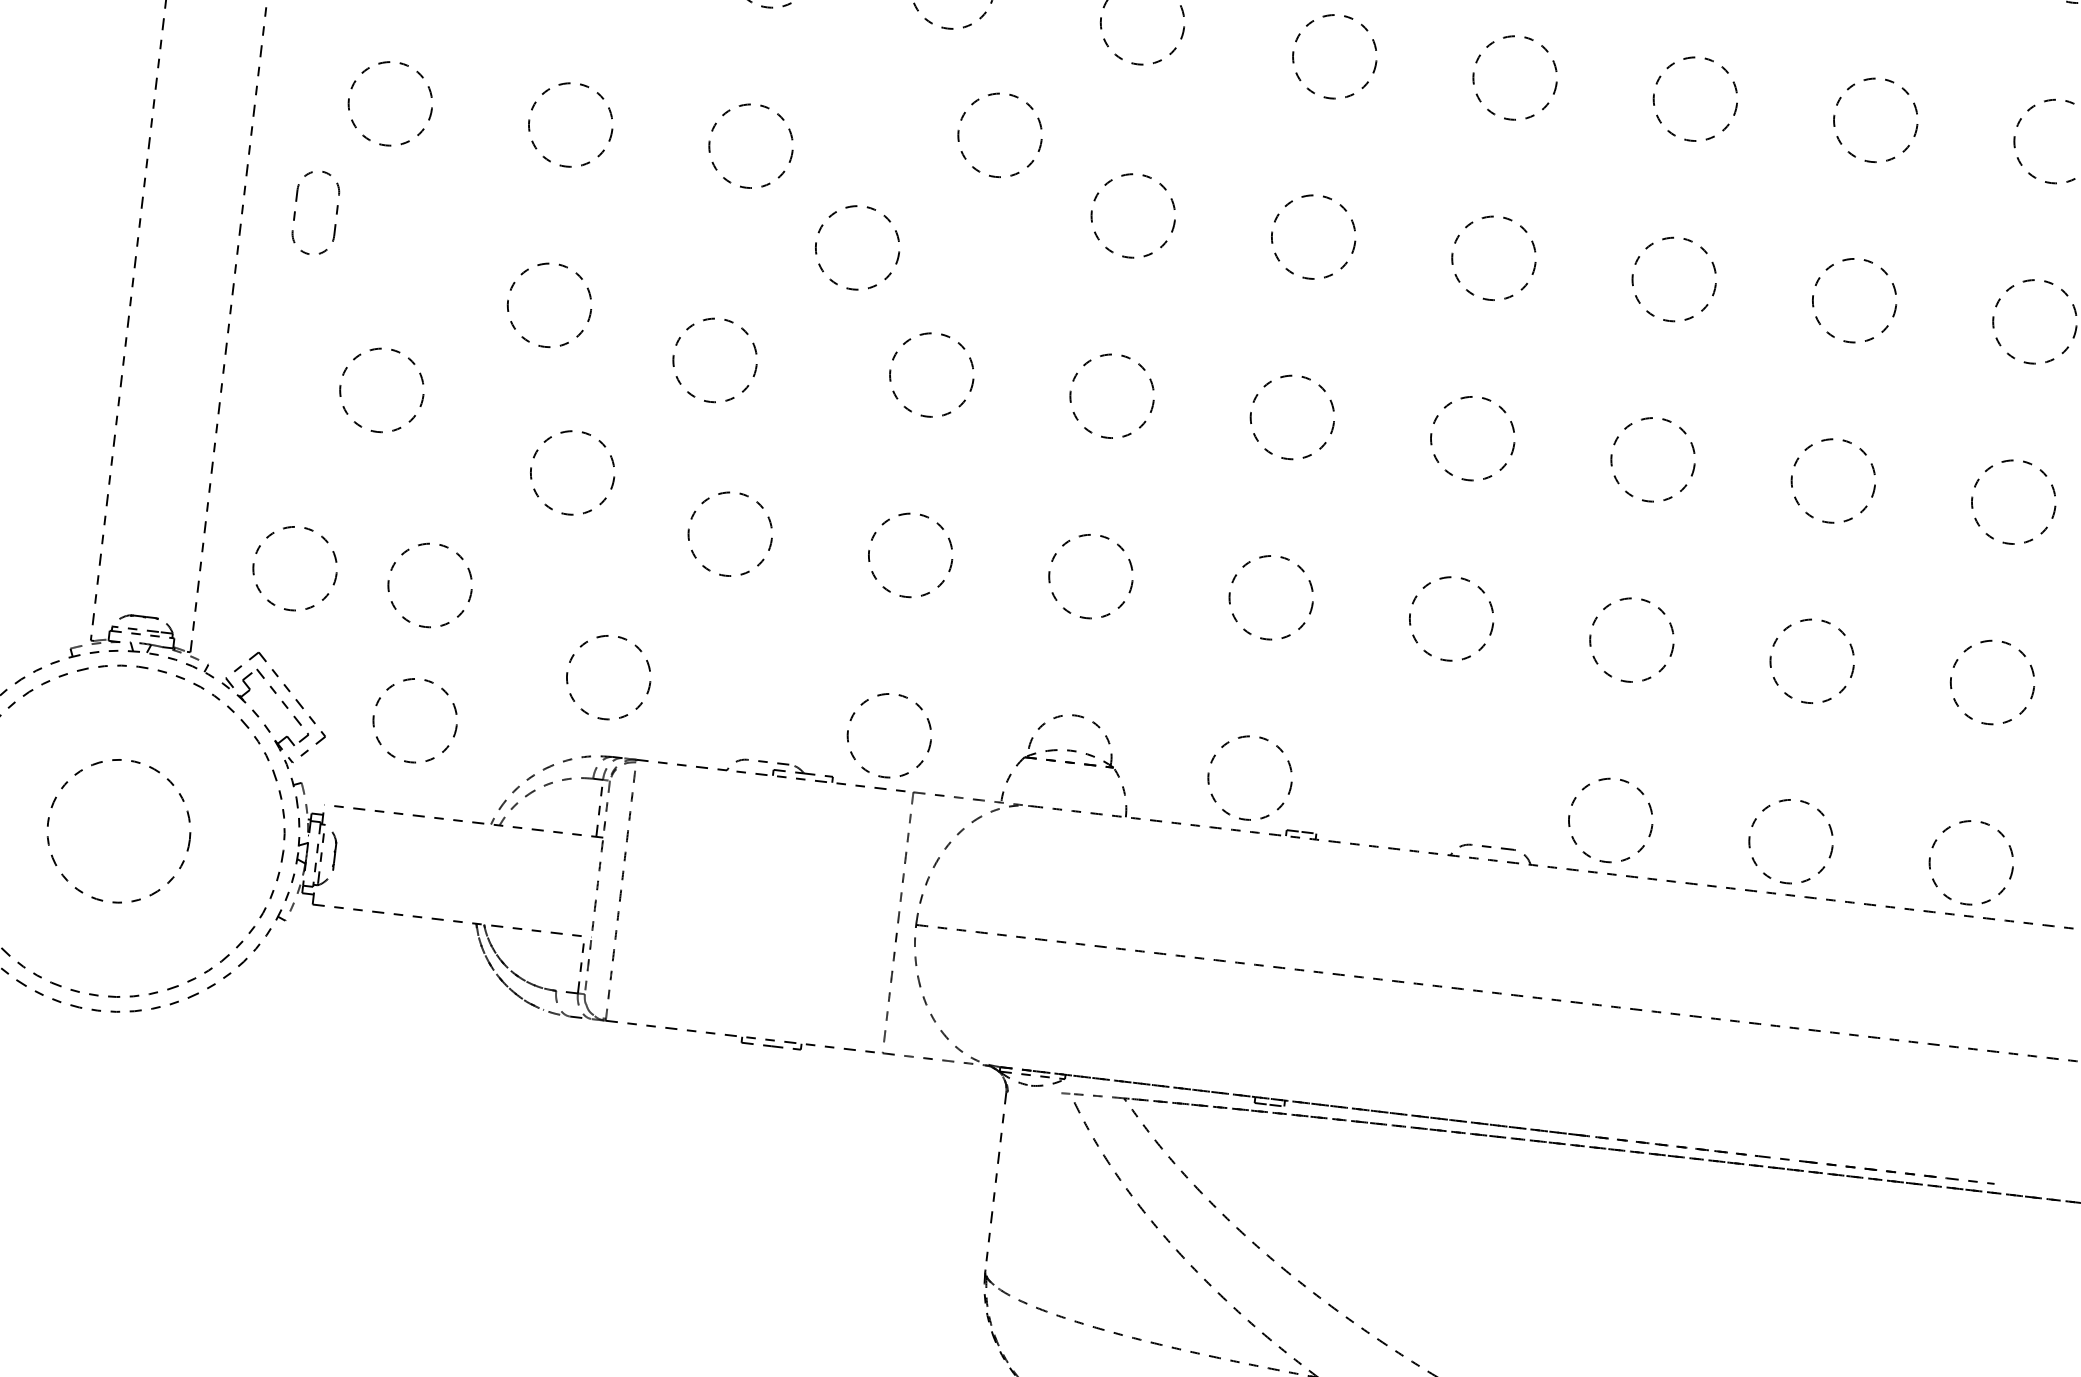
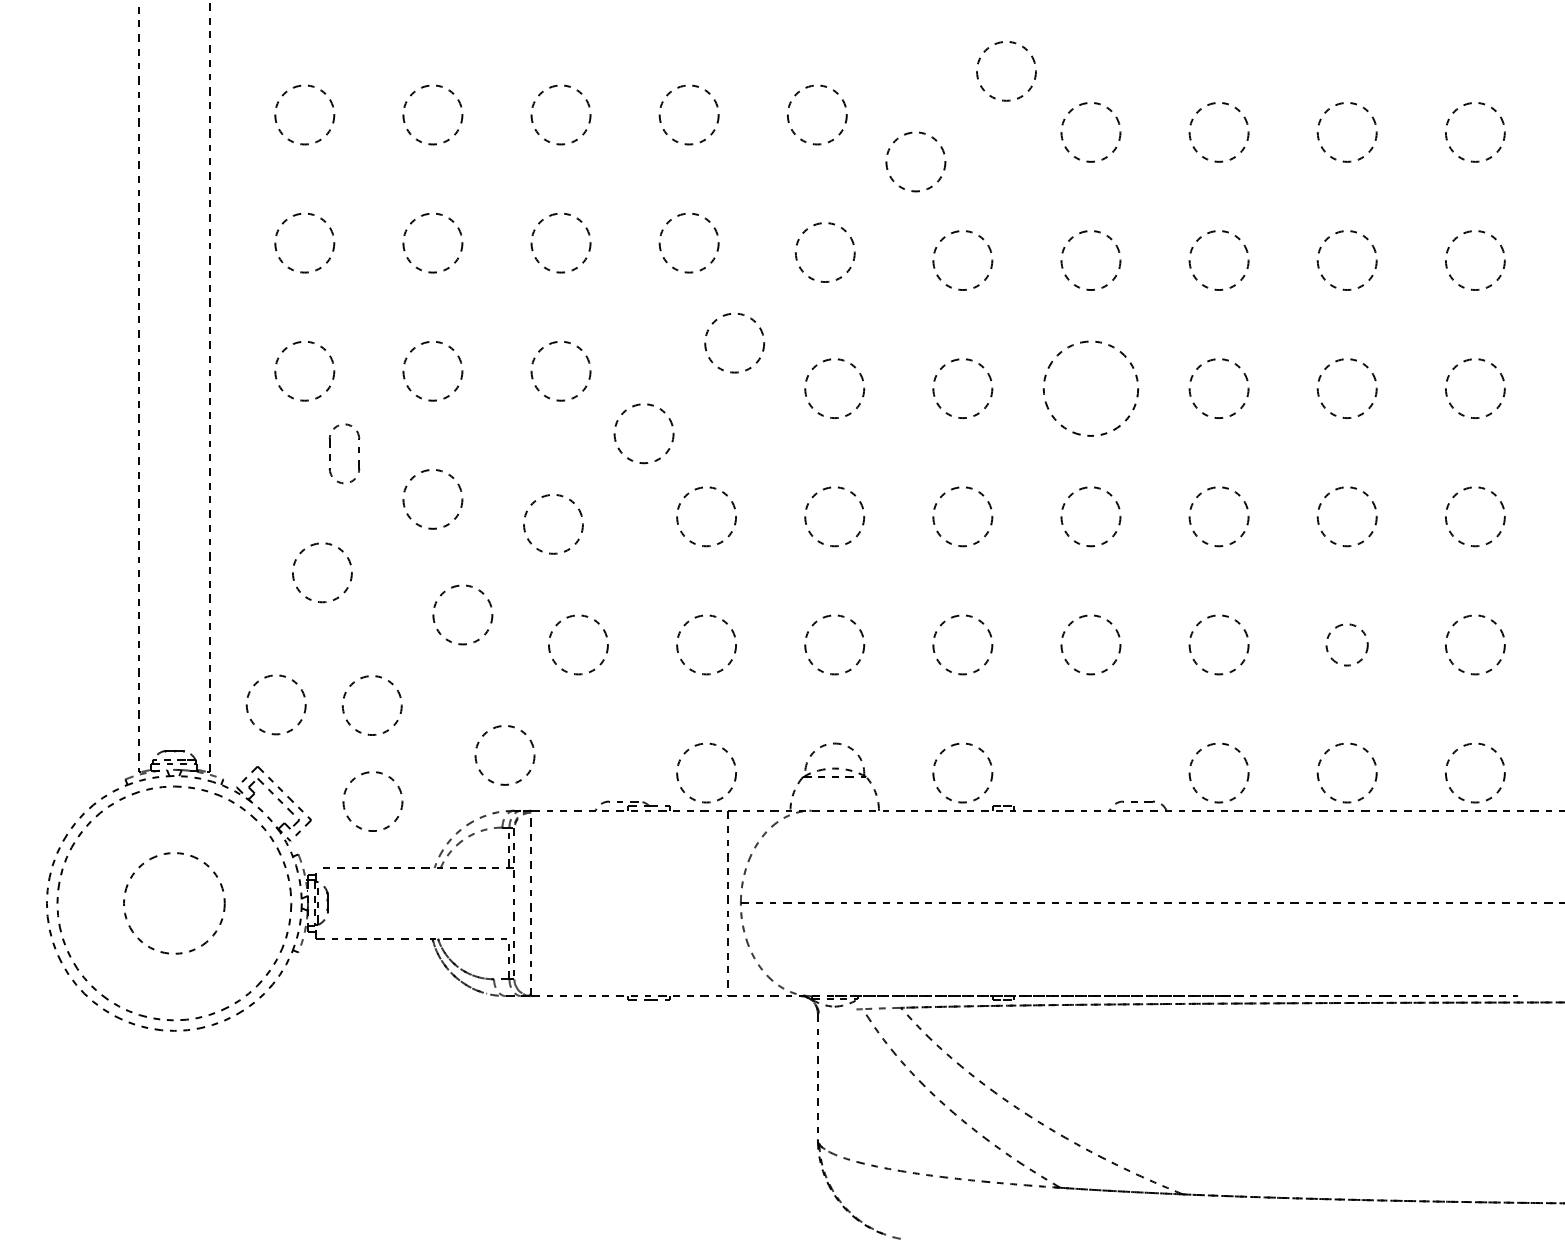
part: (335, 213) -> (358, 452), moved
circle: (1493, 258) -> (1090, 388), size x1.6
circle: (1811, 660) -> (1346, 644), size x0.7

